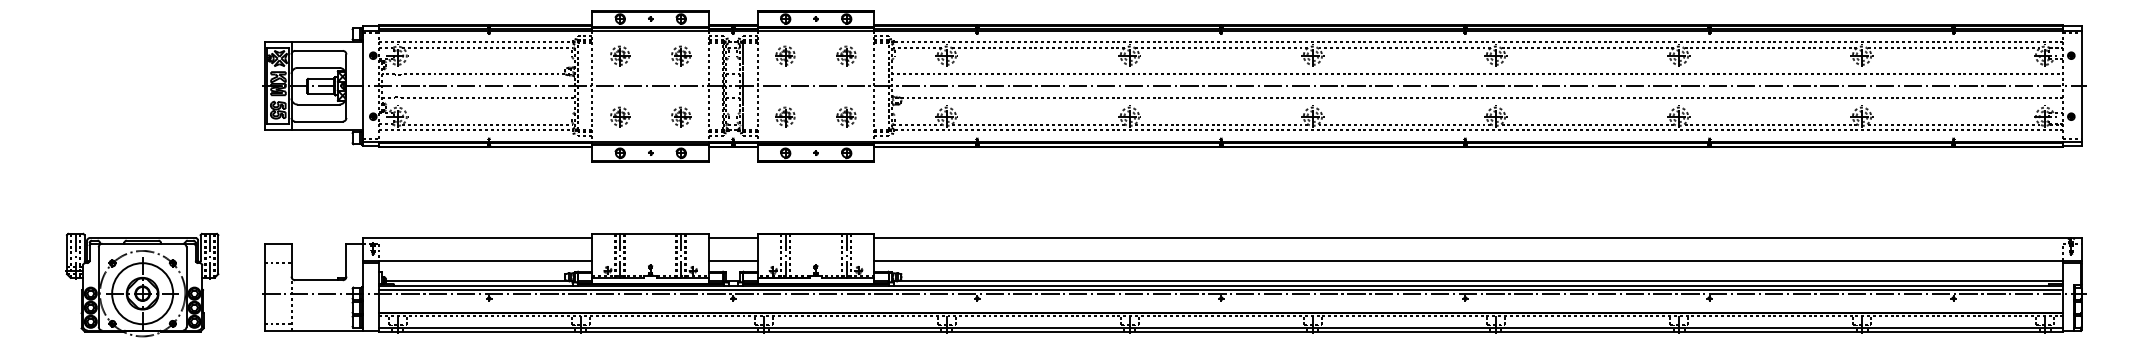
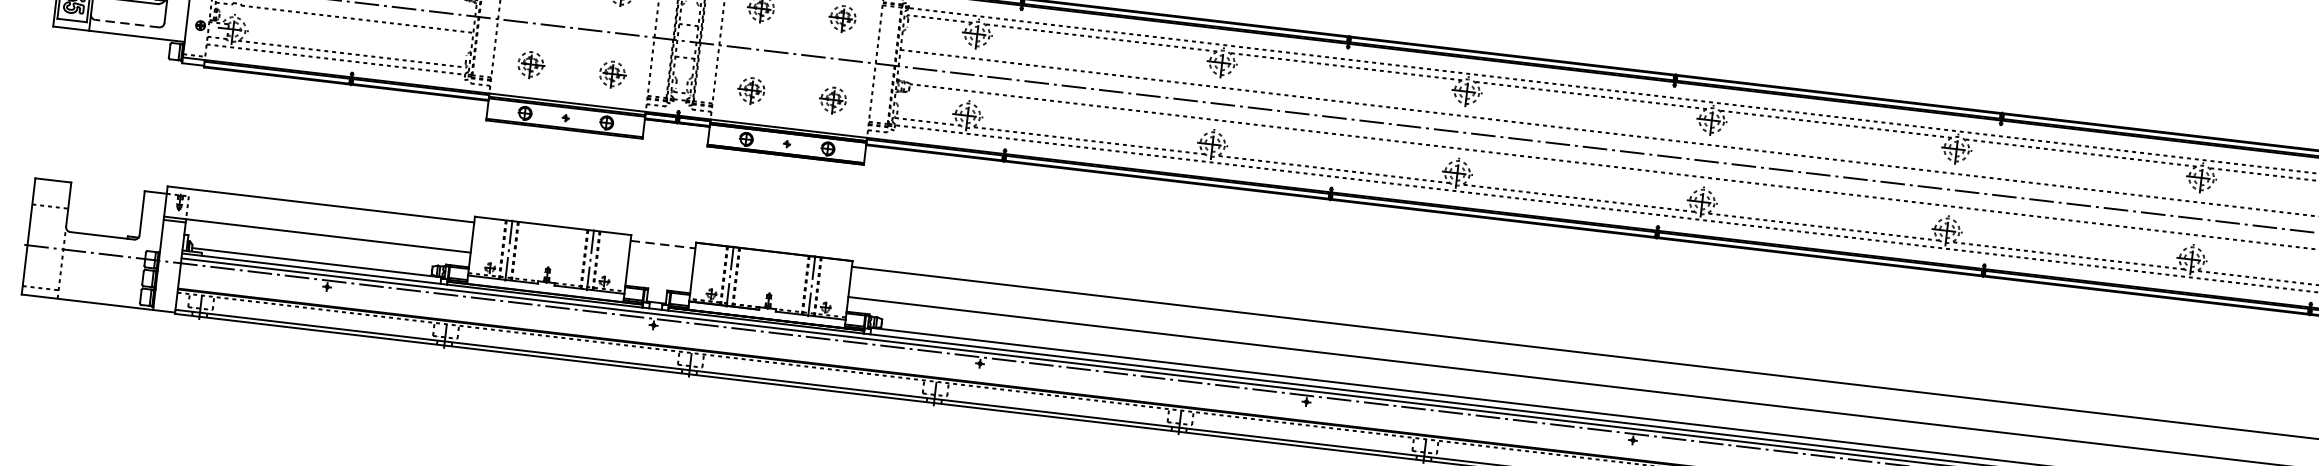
line: (318, 121) -> (126, 23), solid -> dashed
line: (733, 238) -> (663, 245), solid -> dashed
line: (733, 260) -> (659, 274), removed

